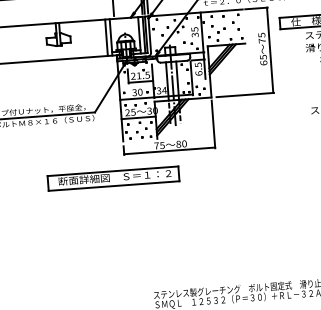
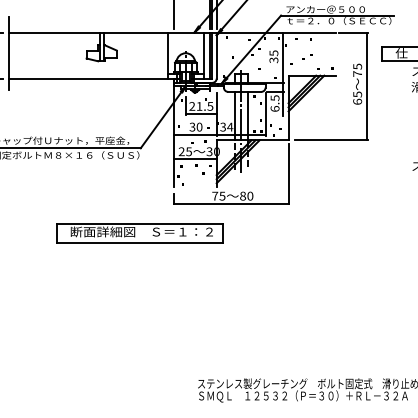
line: (106, 37) -> (162, 55), removed
part: (113, 178) -> (139, 233), moved

